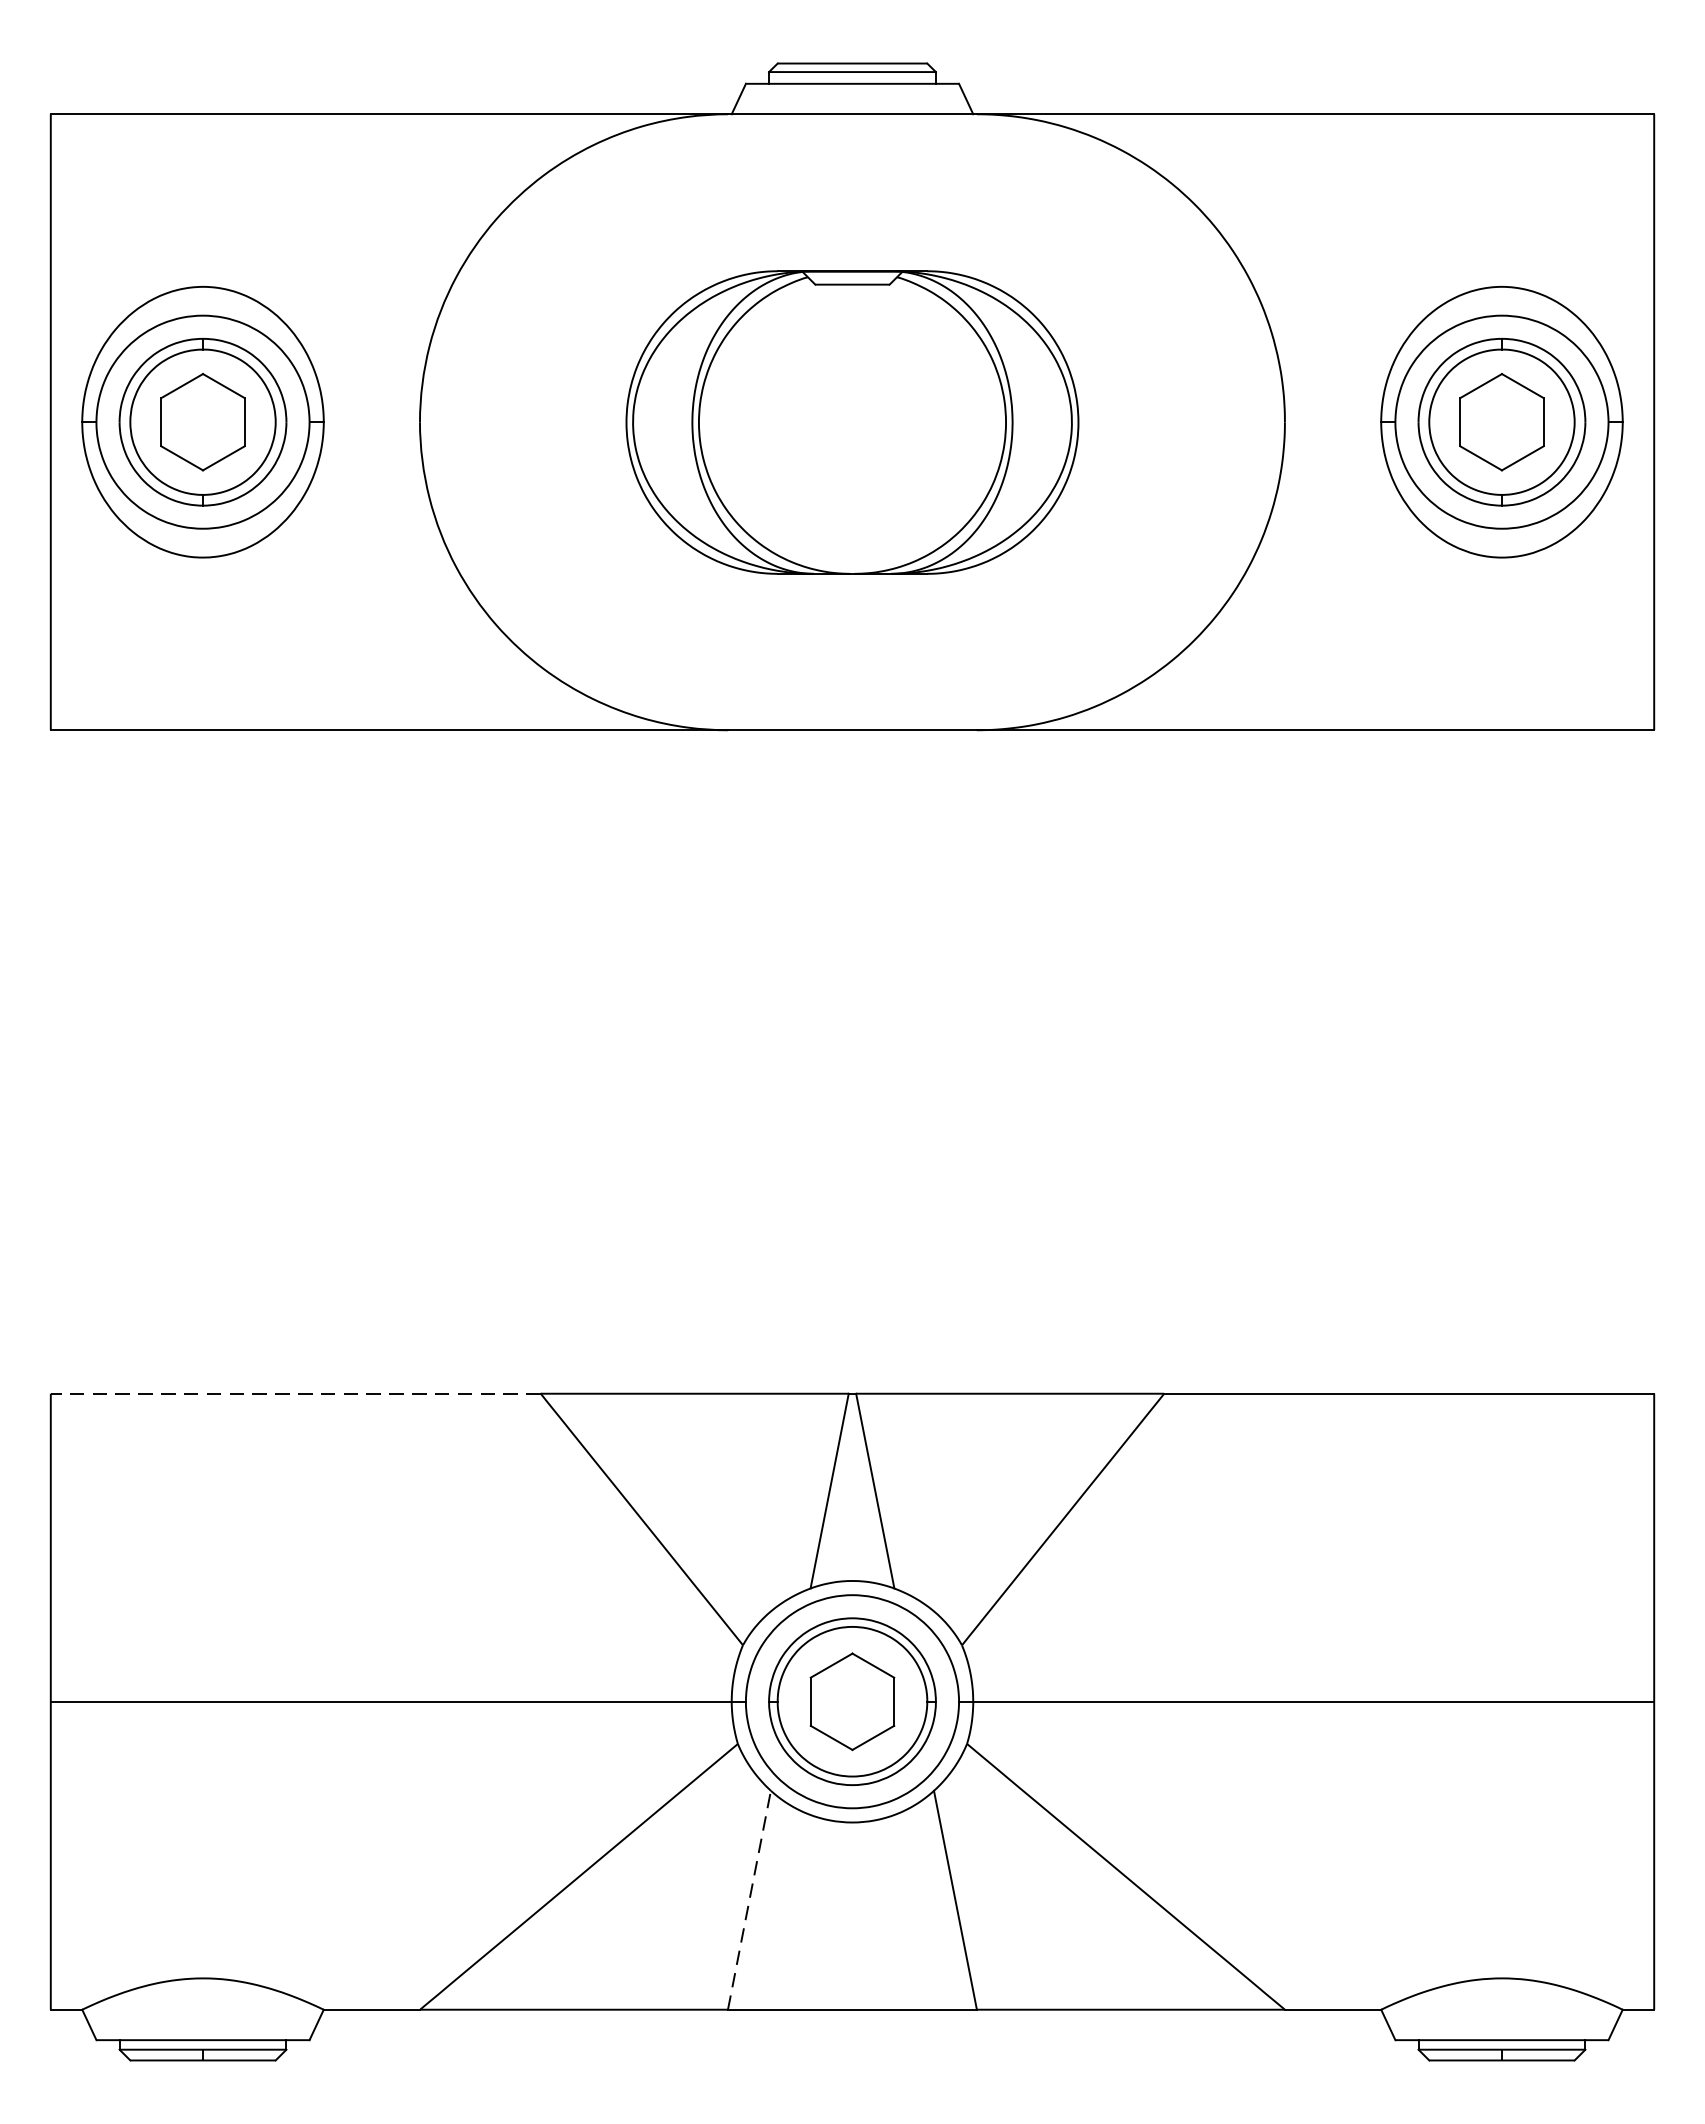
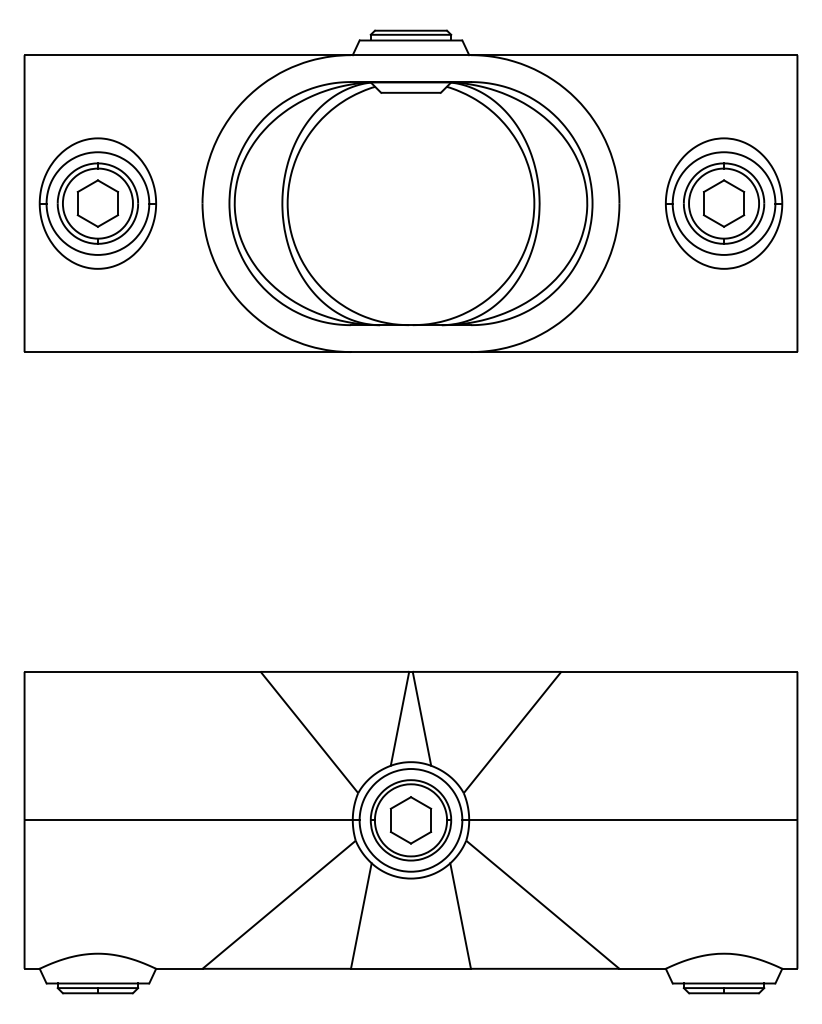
part: (851, 421) -> (410, 203), size x1.67
line: (295, 1392) -> (142, 671), dashed -> solid
line: (749, 1901) -> (361, 916), dashed -> solid

